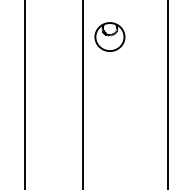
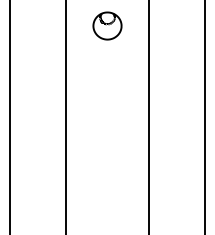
part: (109, 36) -> (107, 25), moved

